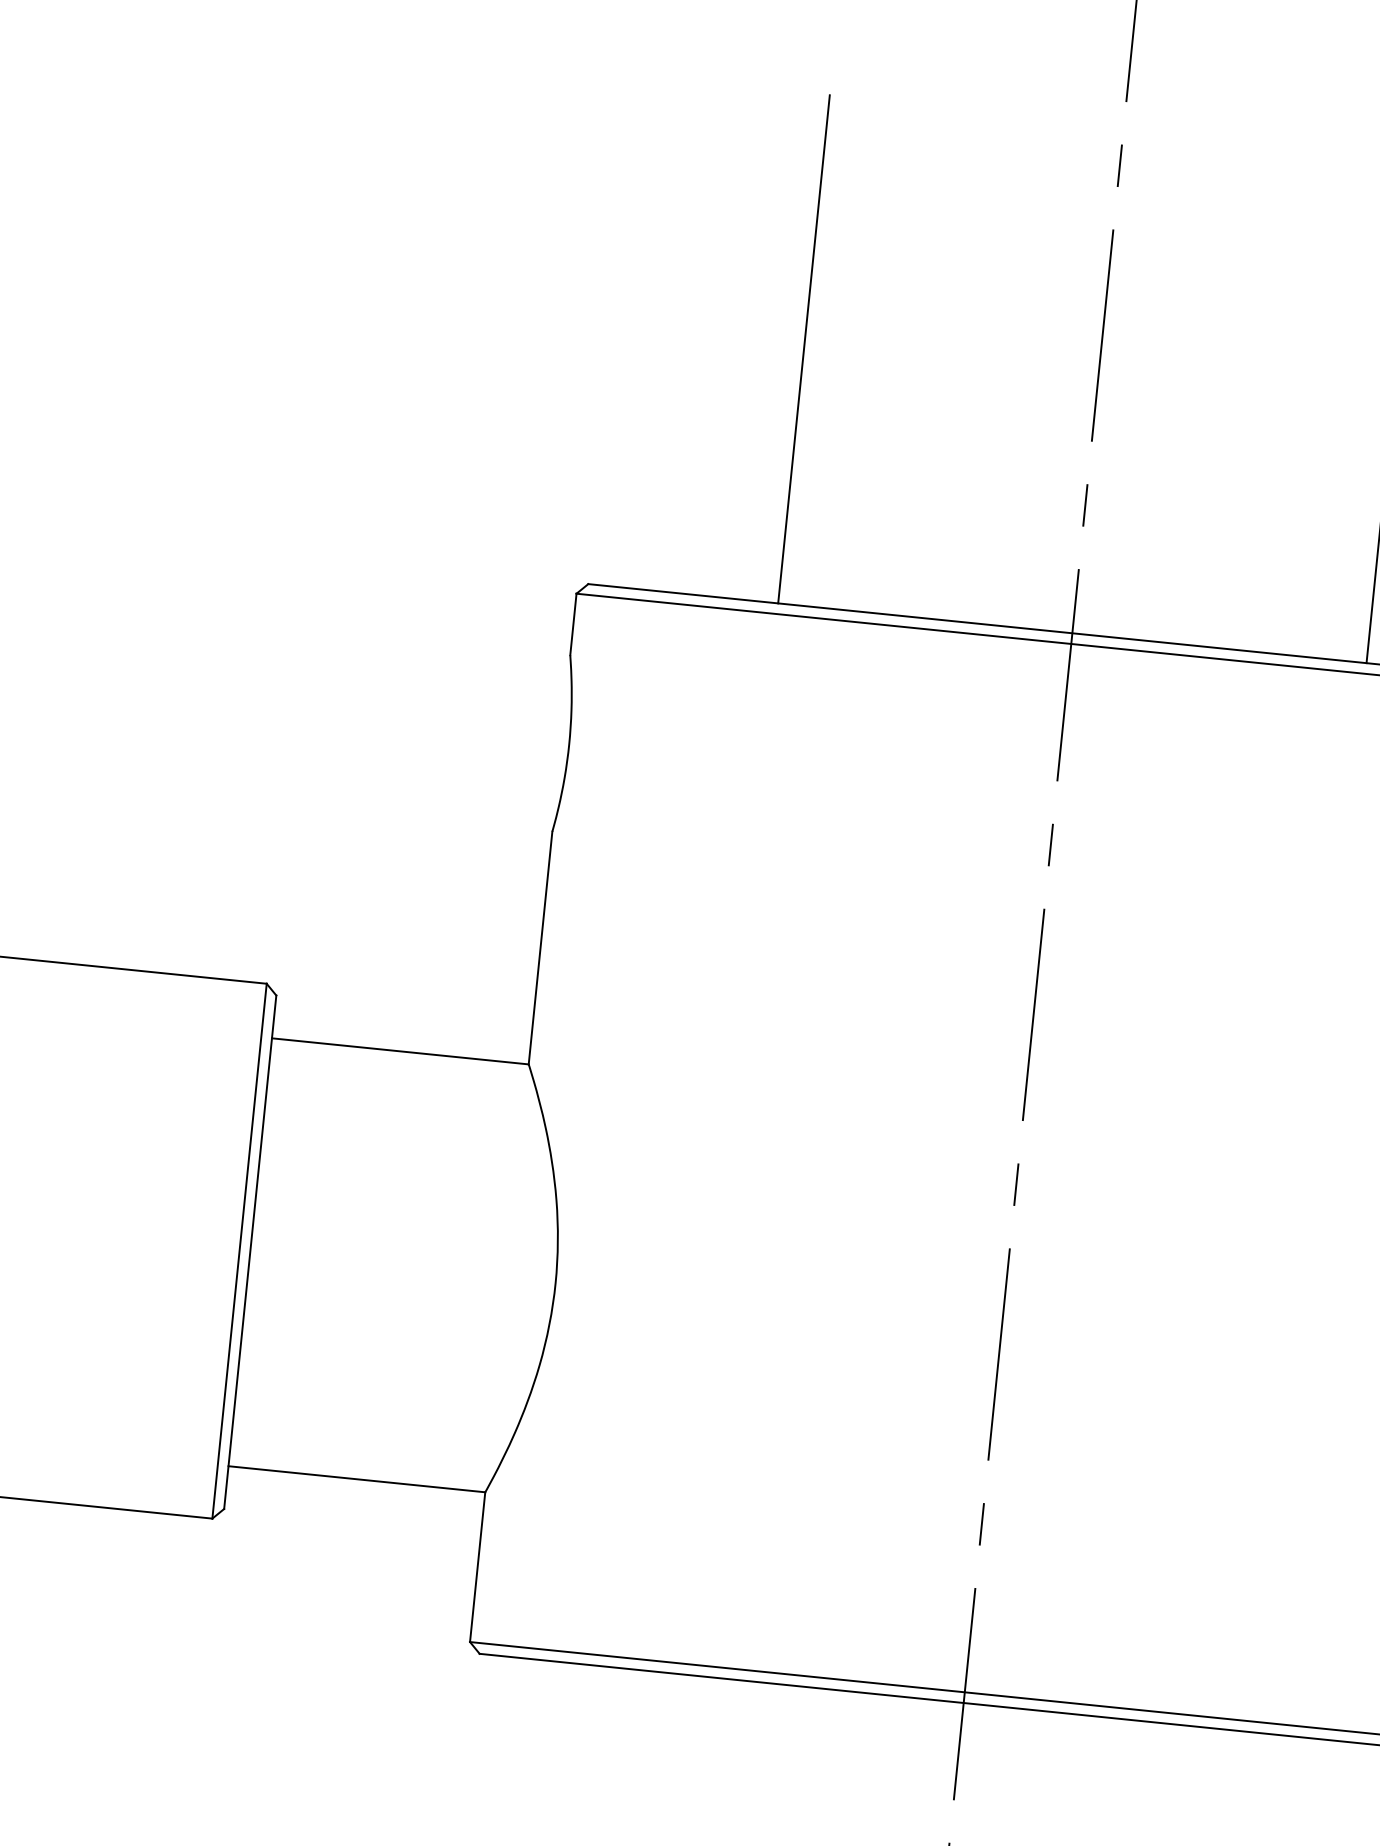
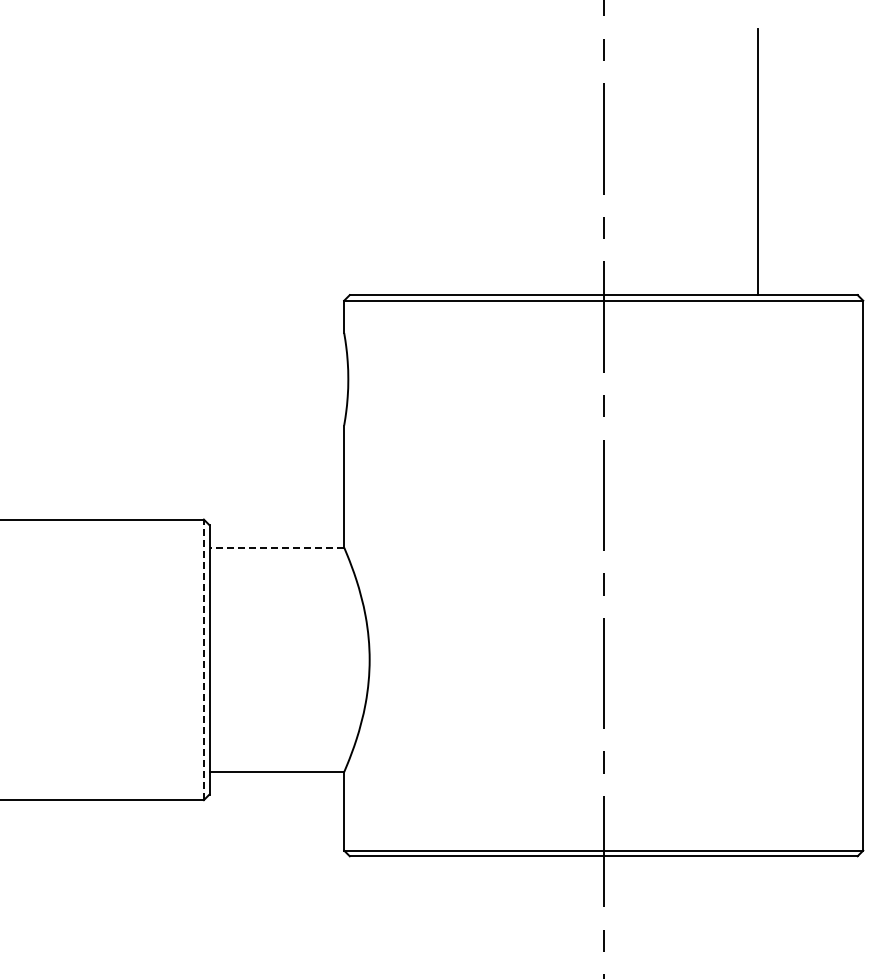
line: (804, 348) -> (449, 161), removed
line: (399, 1051) -> (276, 547), solid -> dashed
line: (238, 1250) -> (203, 659), solid -> dashed

